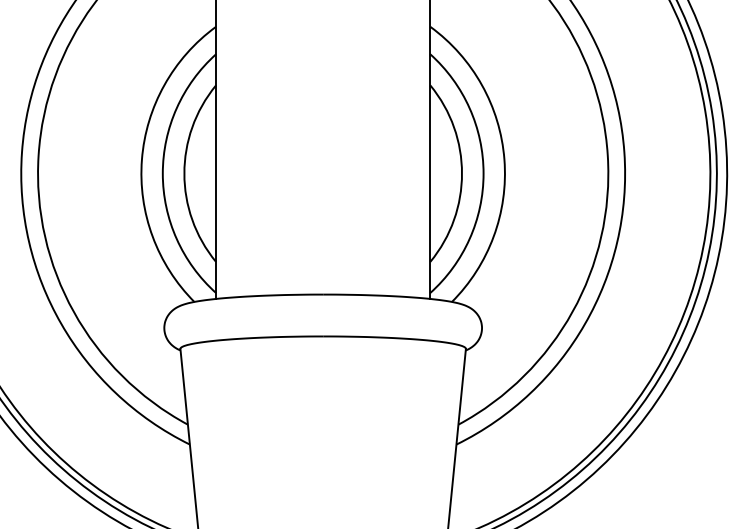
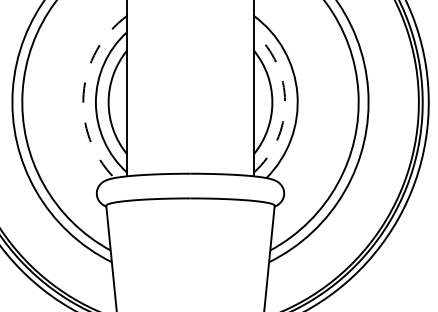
arc: (141, 160) -> (83, 94), solid -> dashed
arc: (484, 173) -> (285, 102), solid -> dashed

